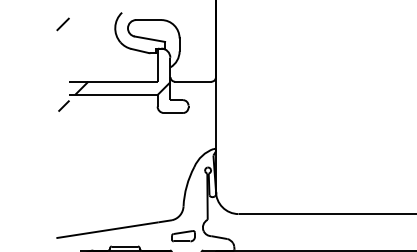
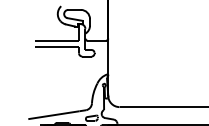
hatch: (112, 63) -> (56, 31), removed

